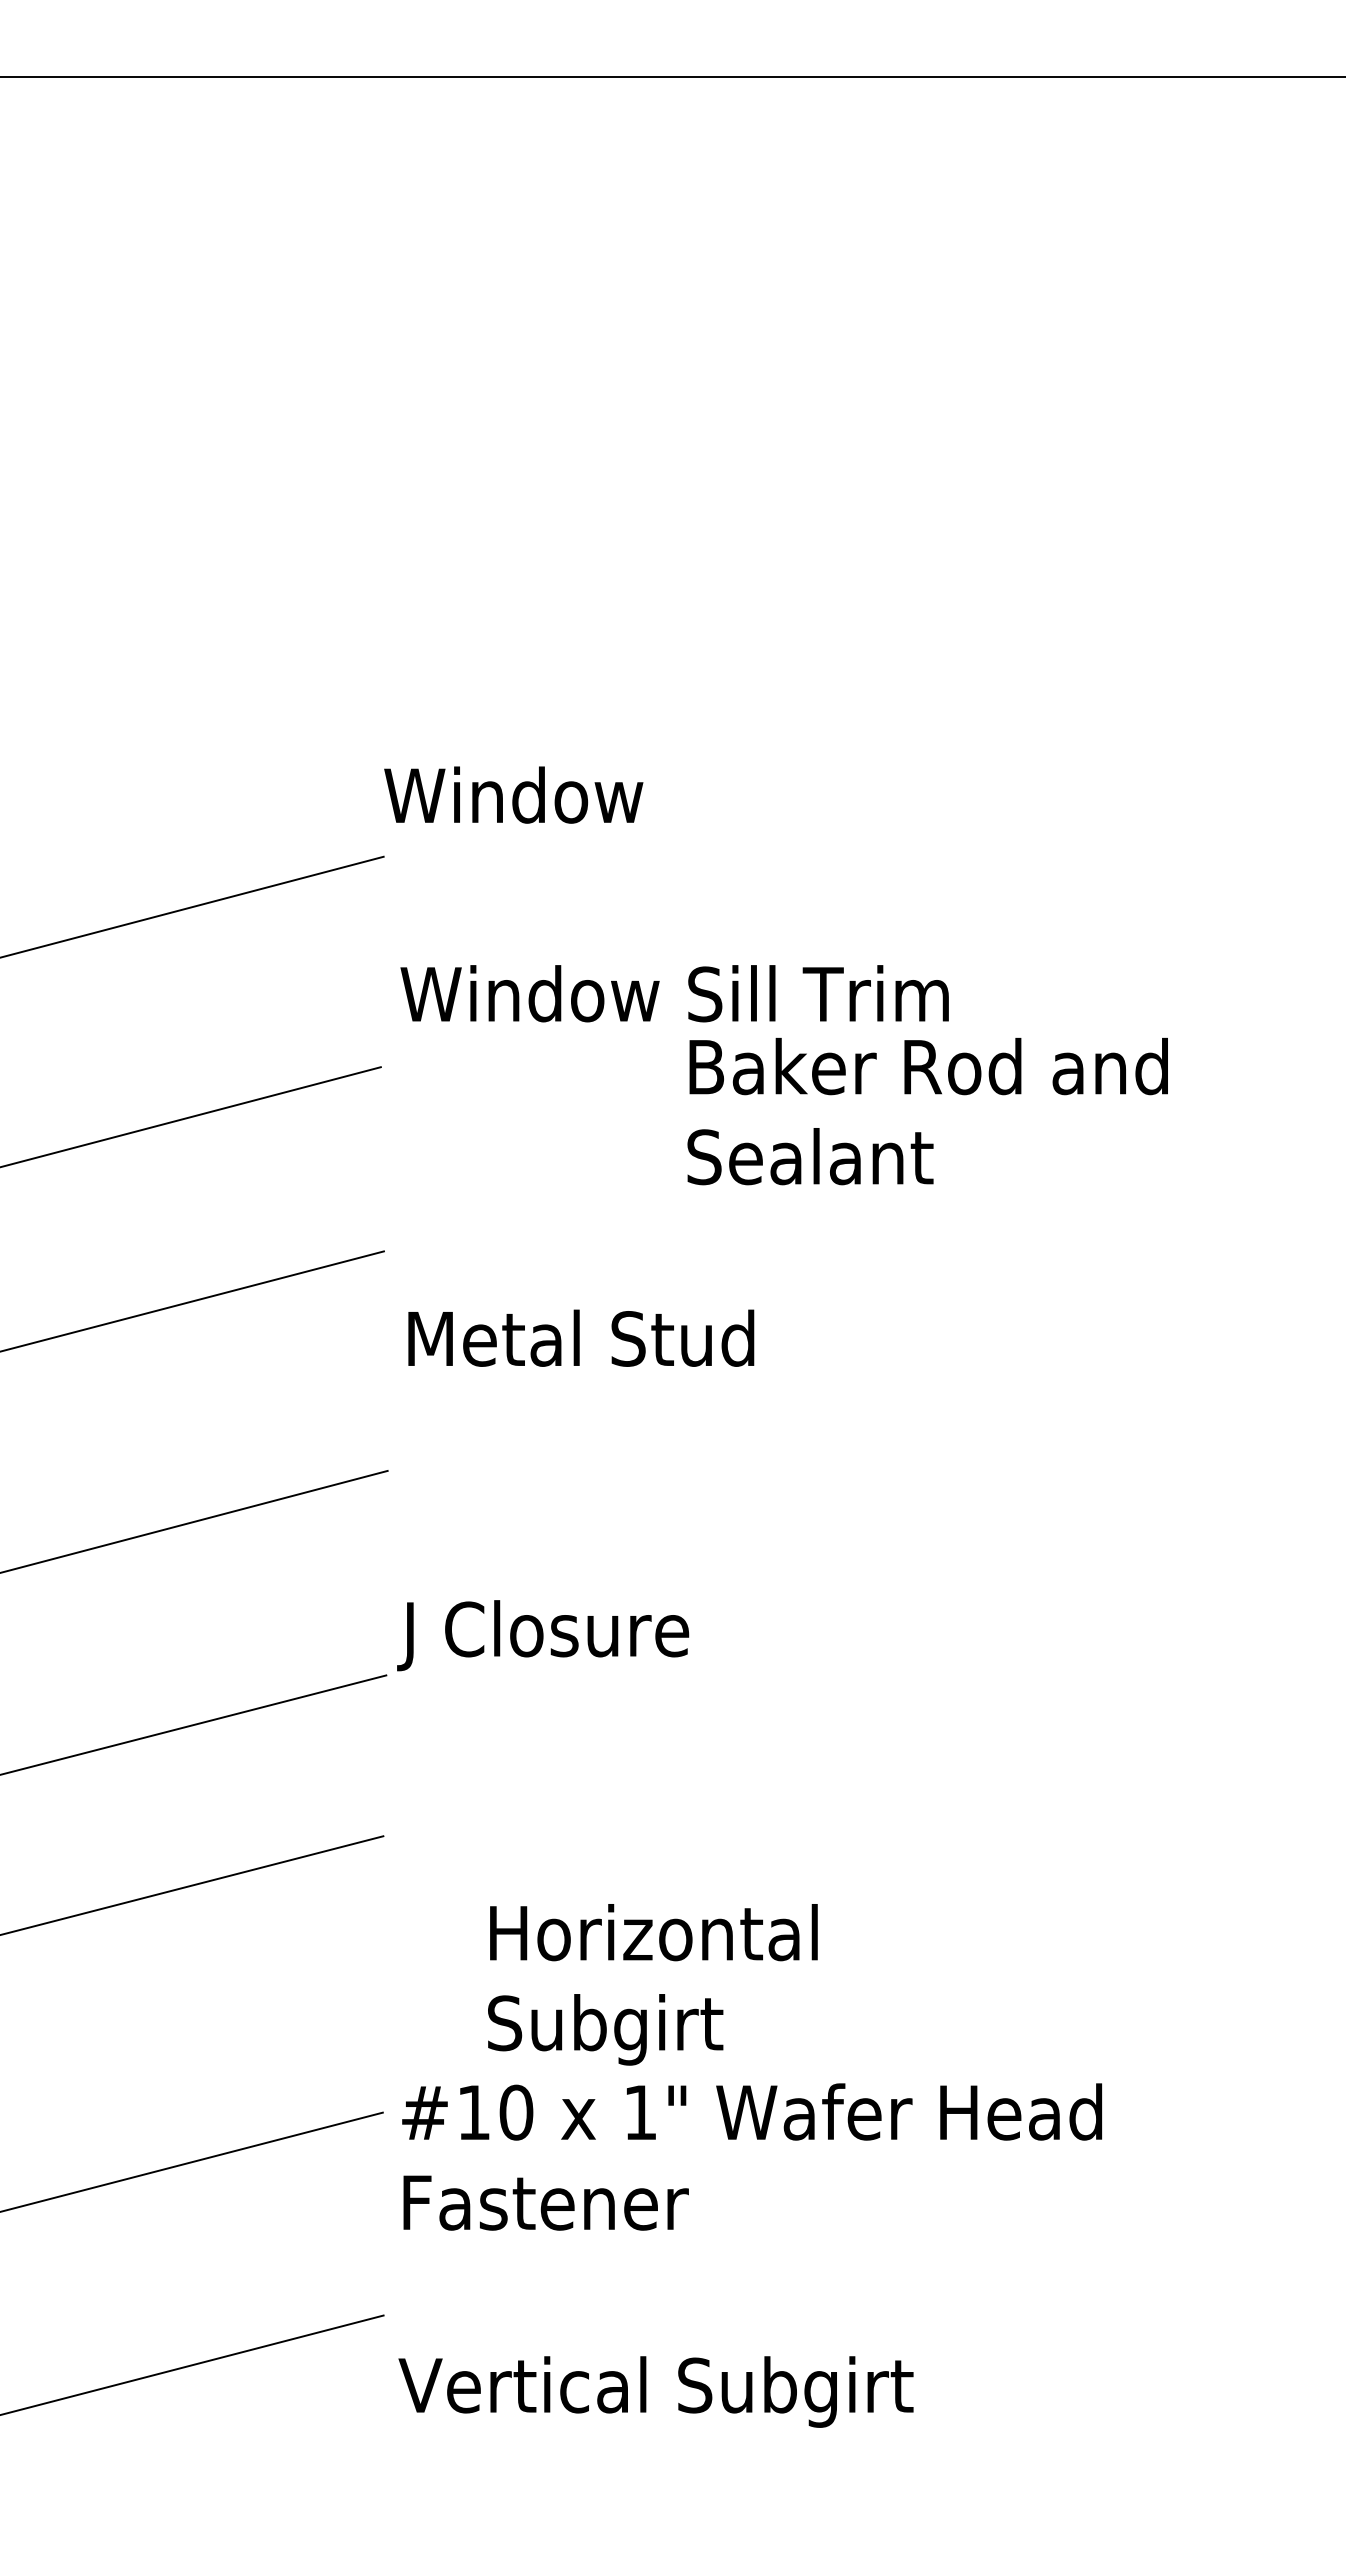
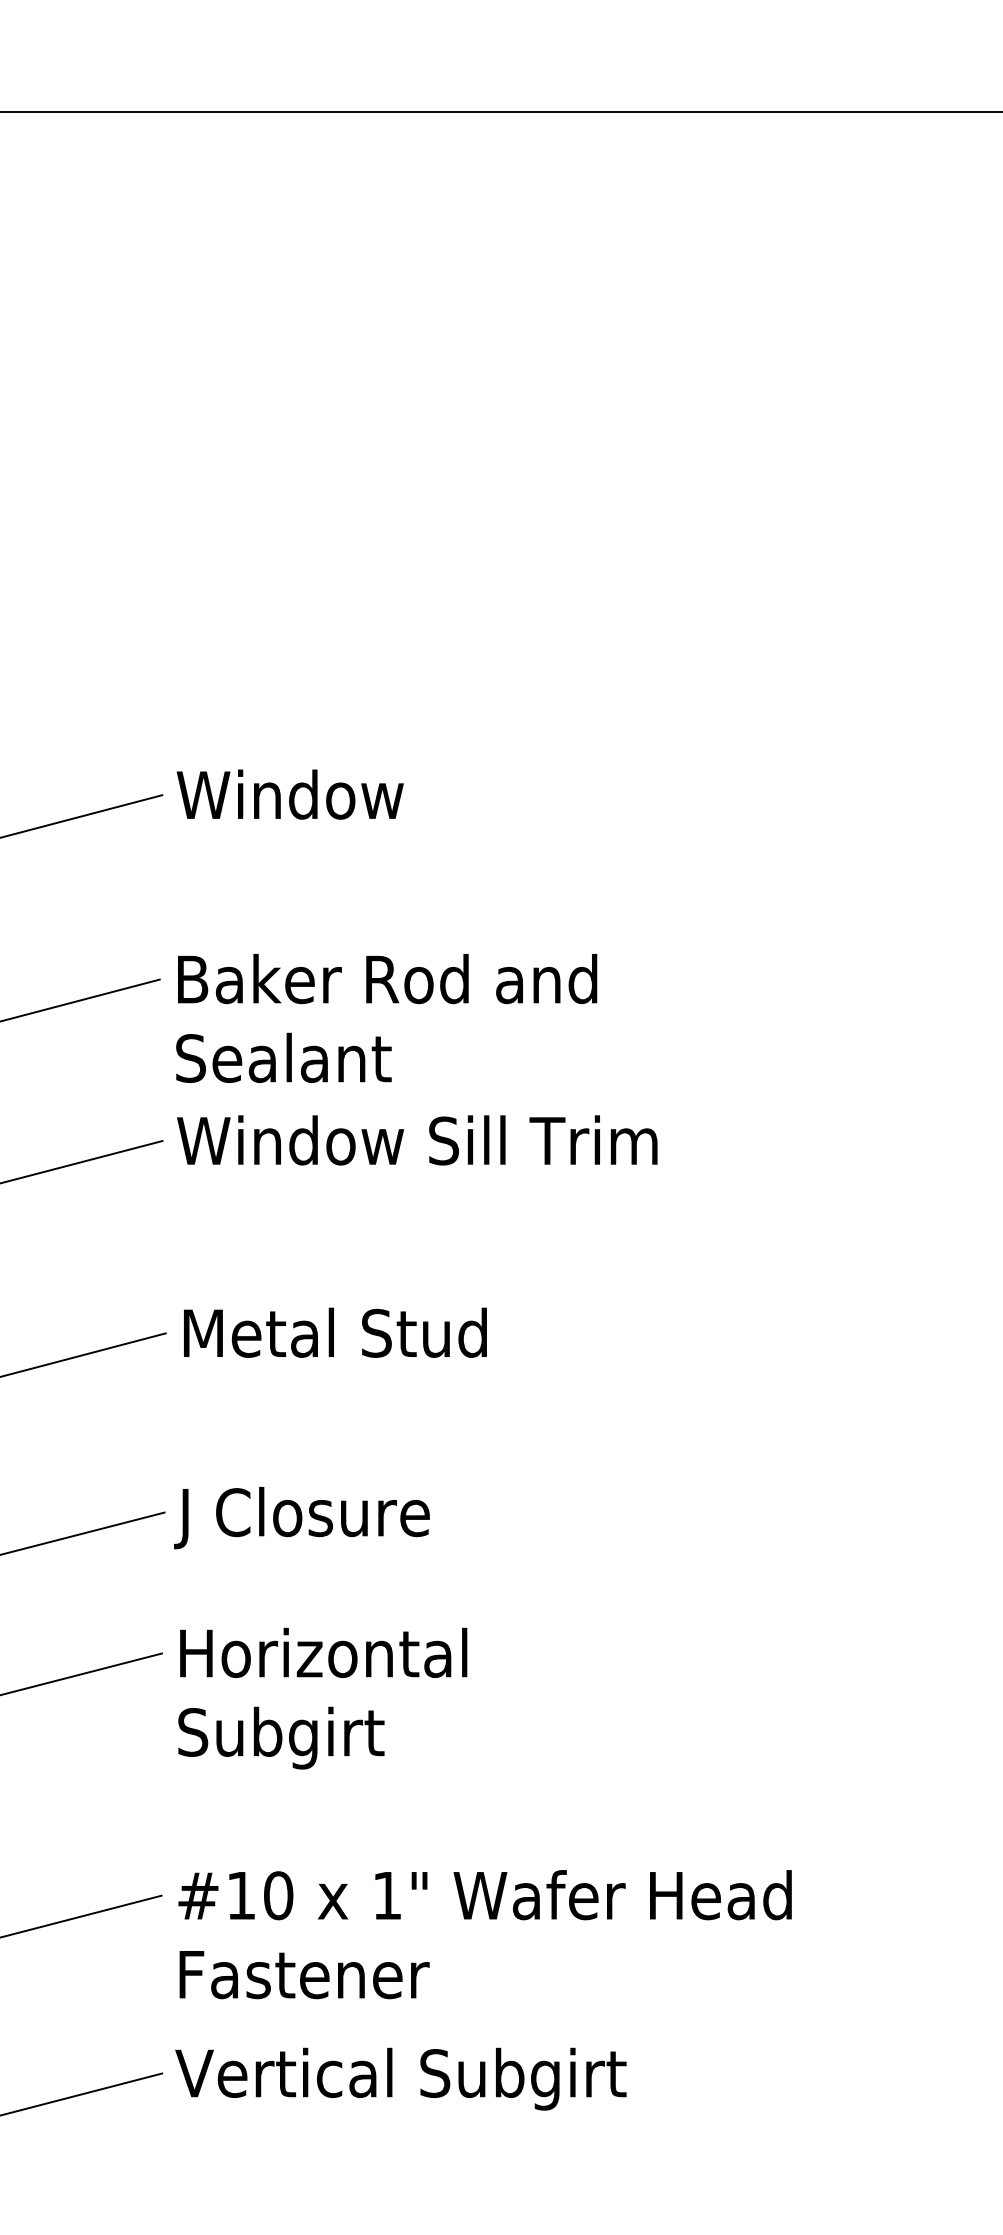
text: (513, 794) -> (290, 794), moved
text: (674, 993) -> (417, 1140), moved
text: (927, 1111) -> (386, 1018), moved
text: (581, 1337) -> (335, 1332), moved
text: (543, 1635) -> (302, 1517), moved
text: (652, 1984) -> (322, 1698), moved
text: (655, 2391) -> (400, 2078), moved

